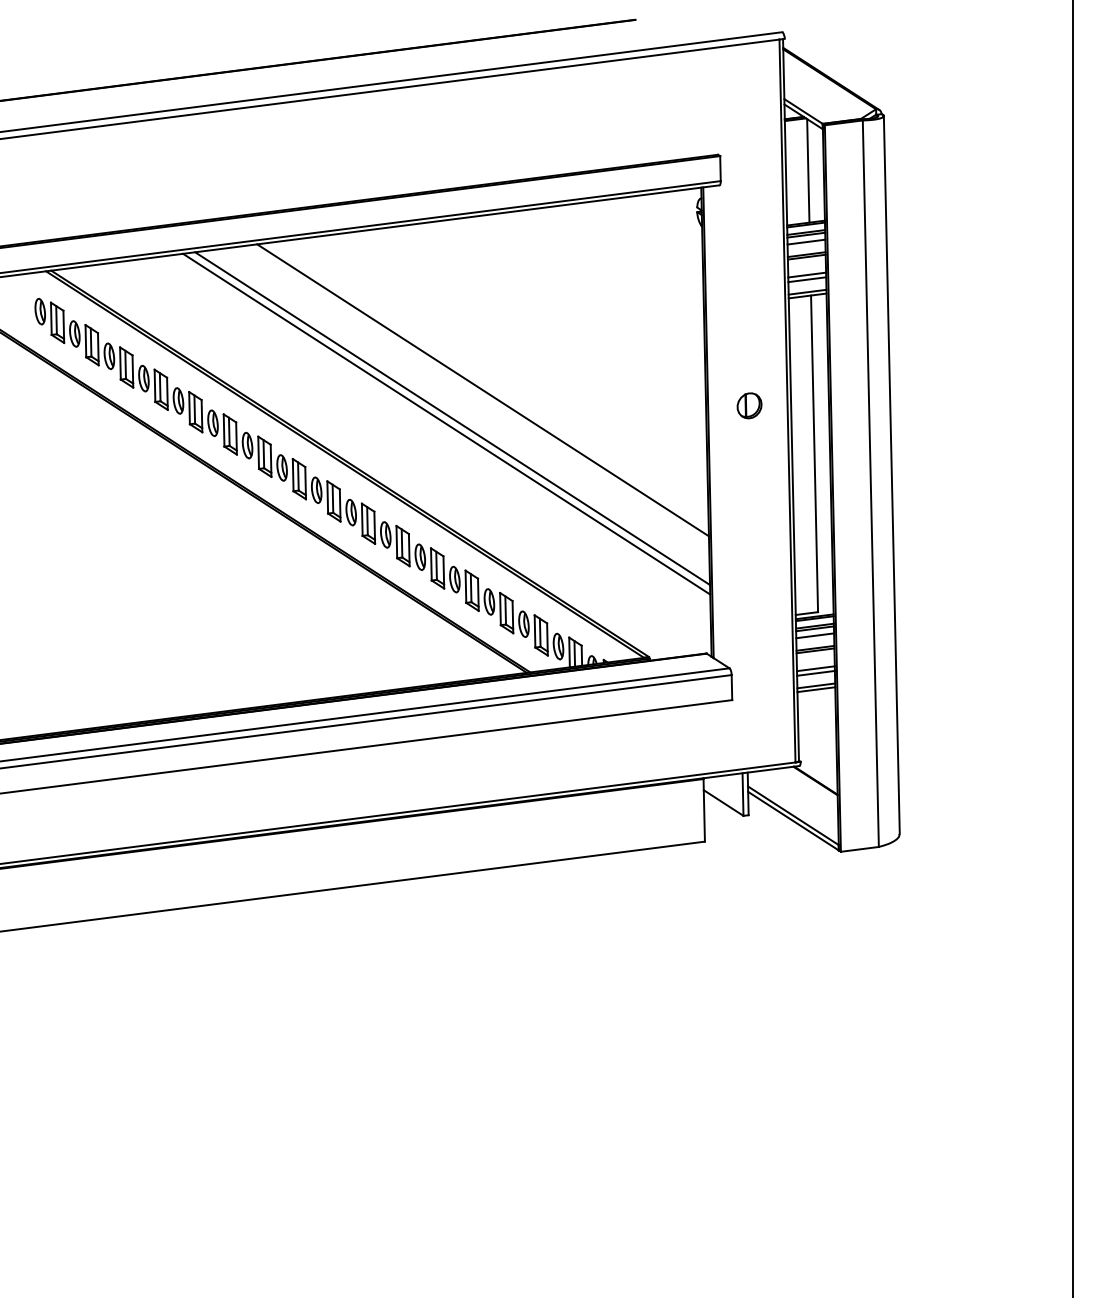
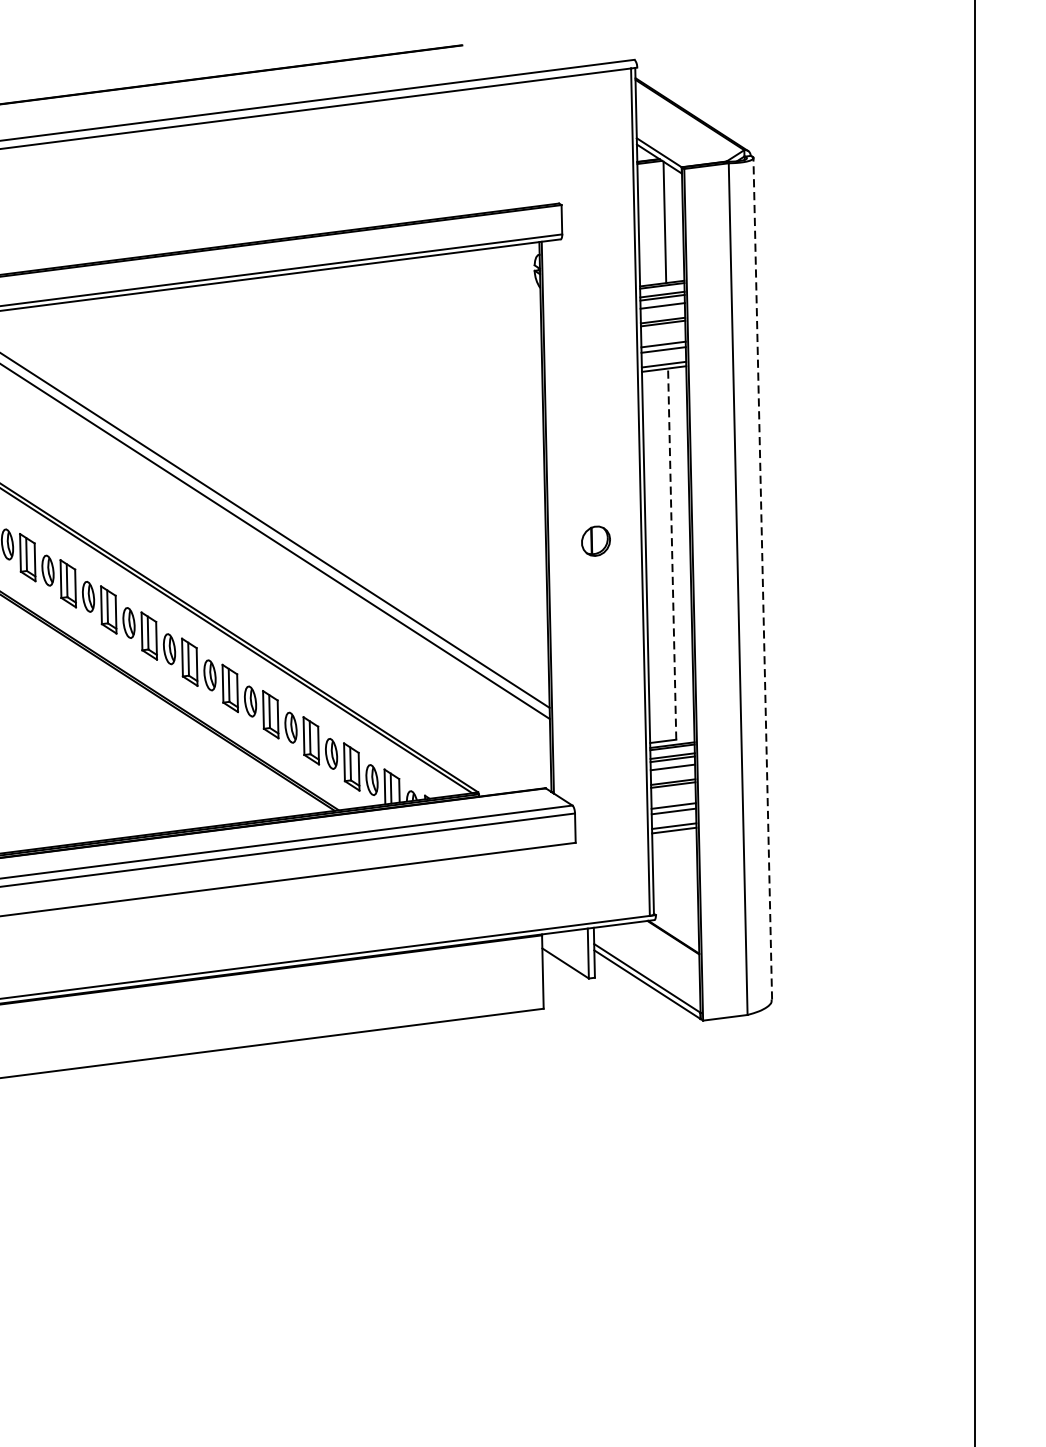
line: (482, 390) -> (282, 479), removed
part: (749, 405) -> (595, 540), moved
line: (814, 453) -> (672, 553), solid -> dashed
line: (891, 474) -> (762, 578), solid -> dashed

